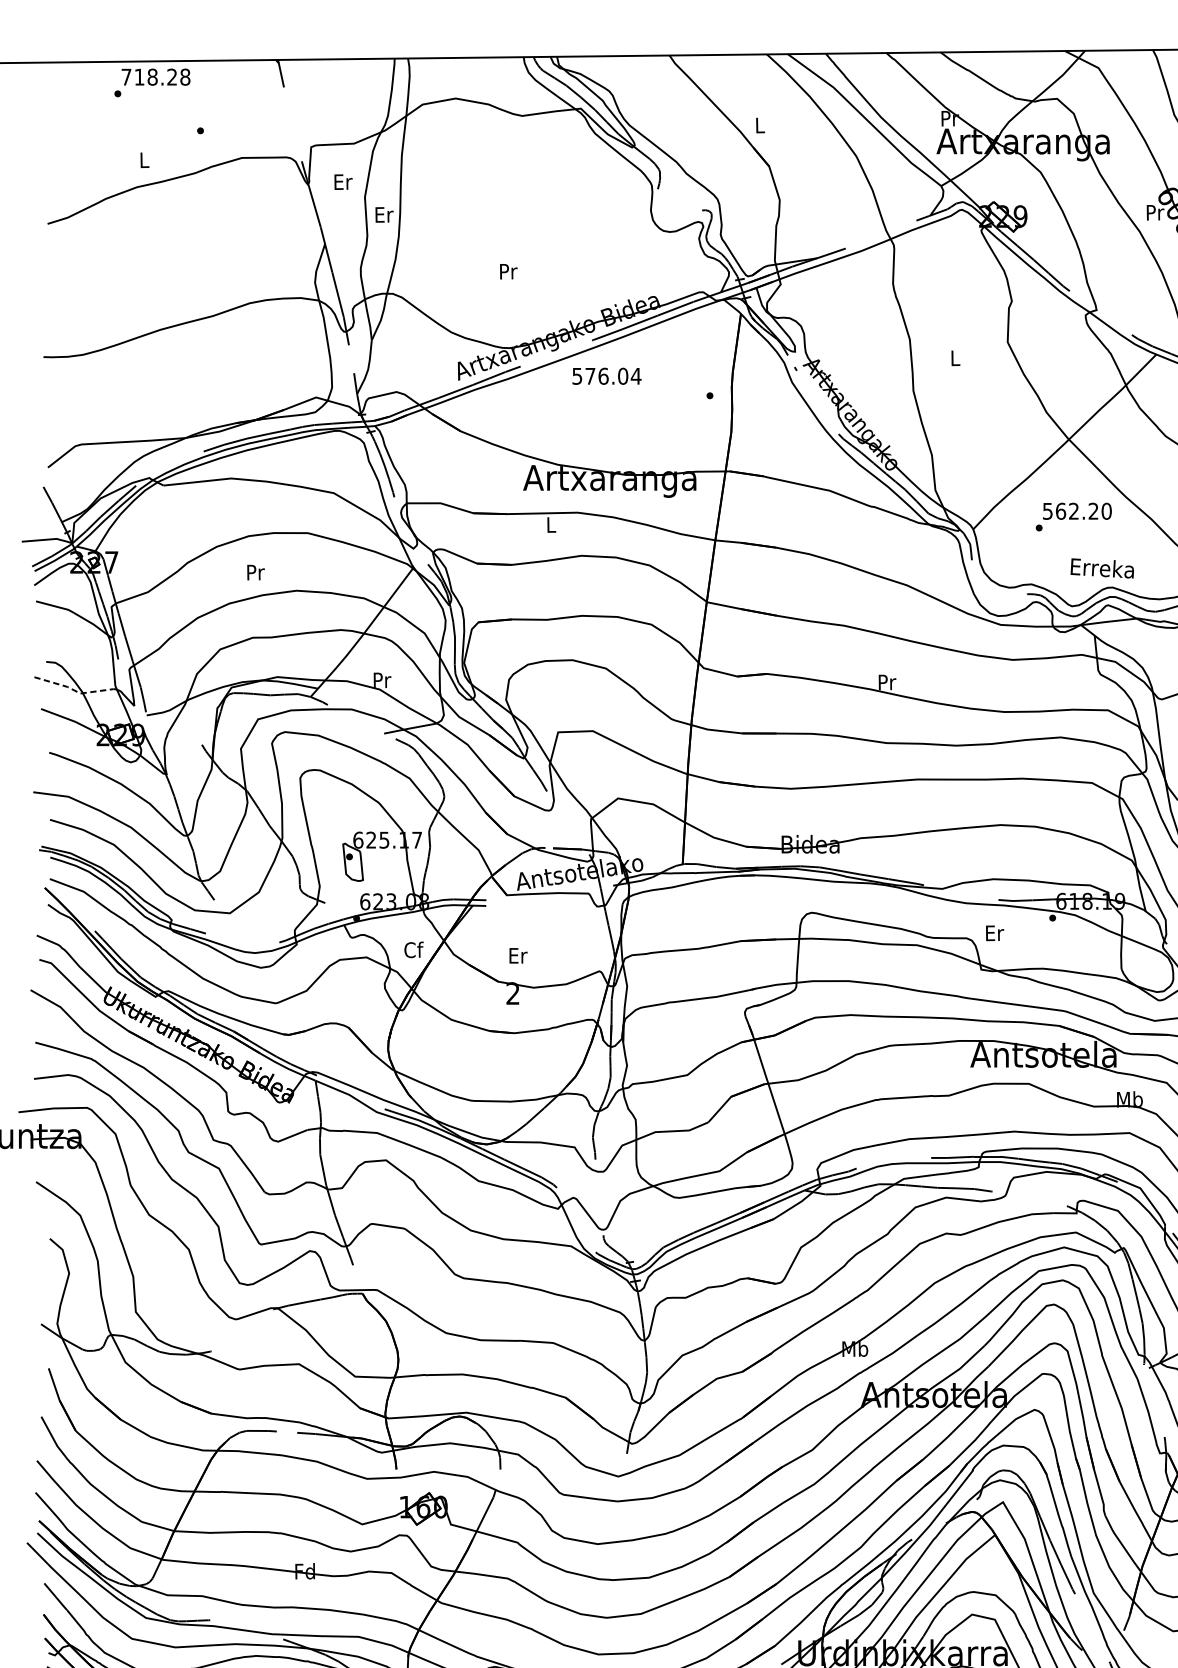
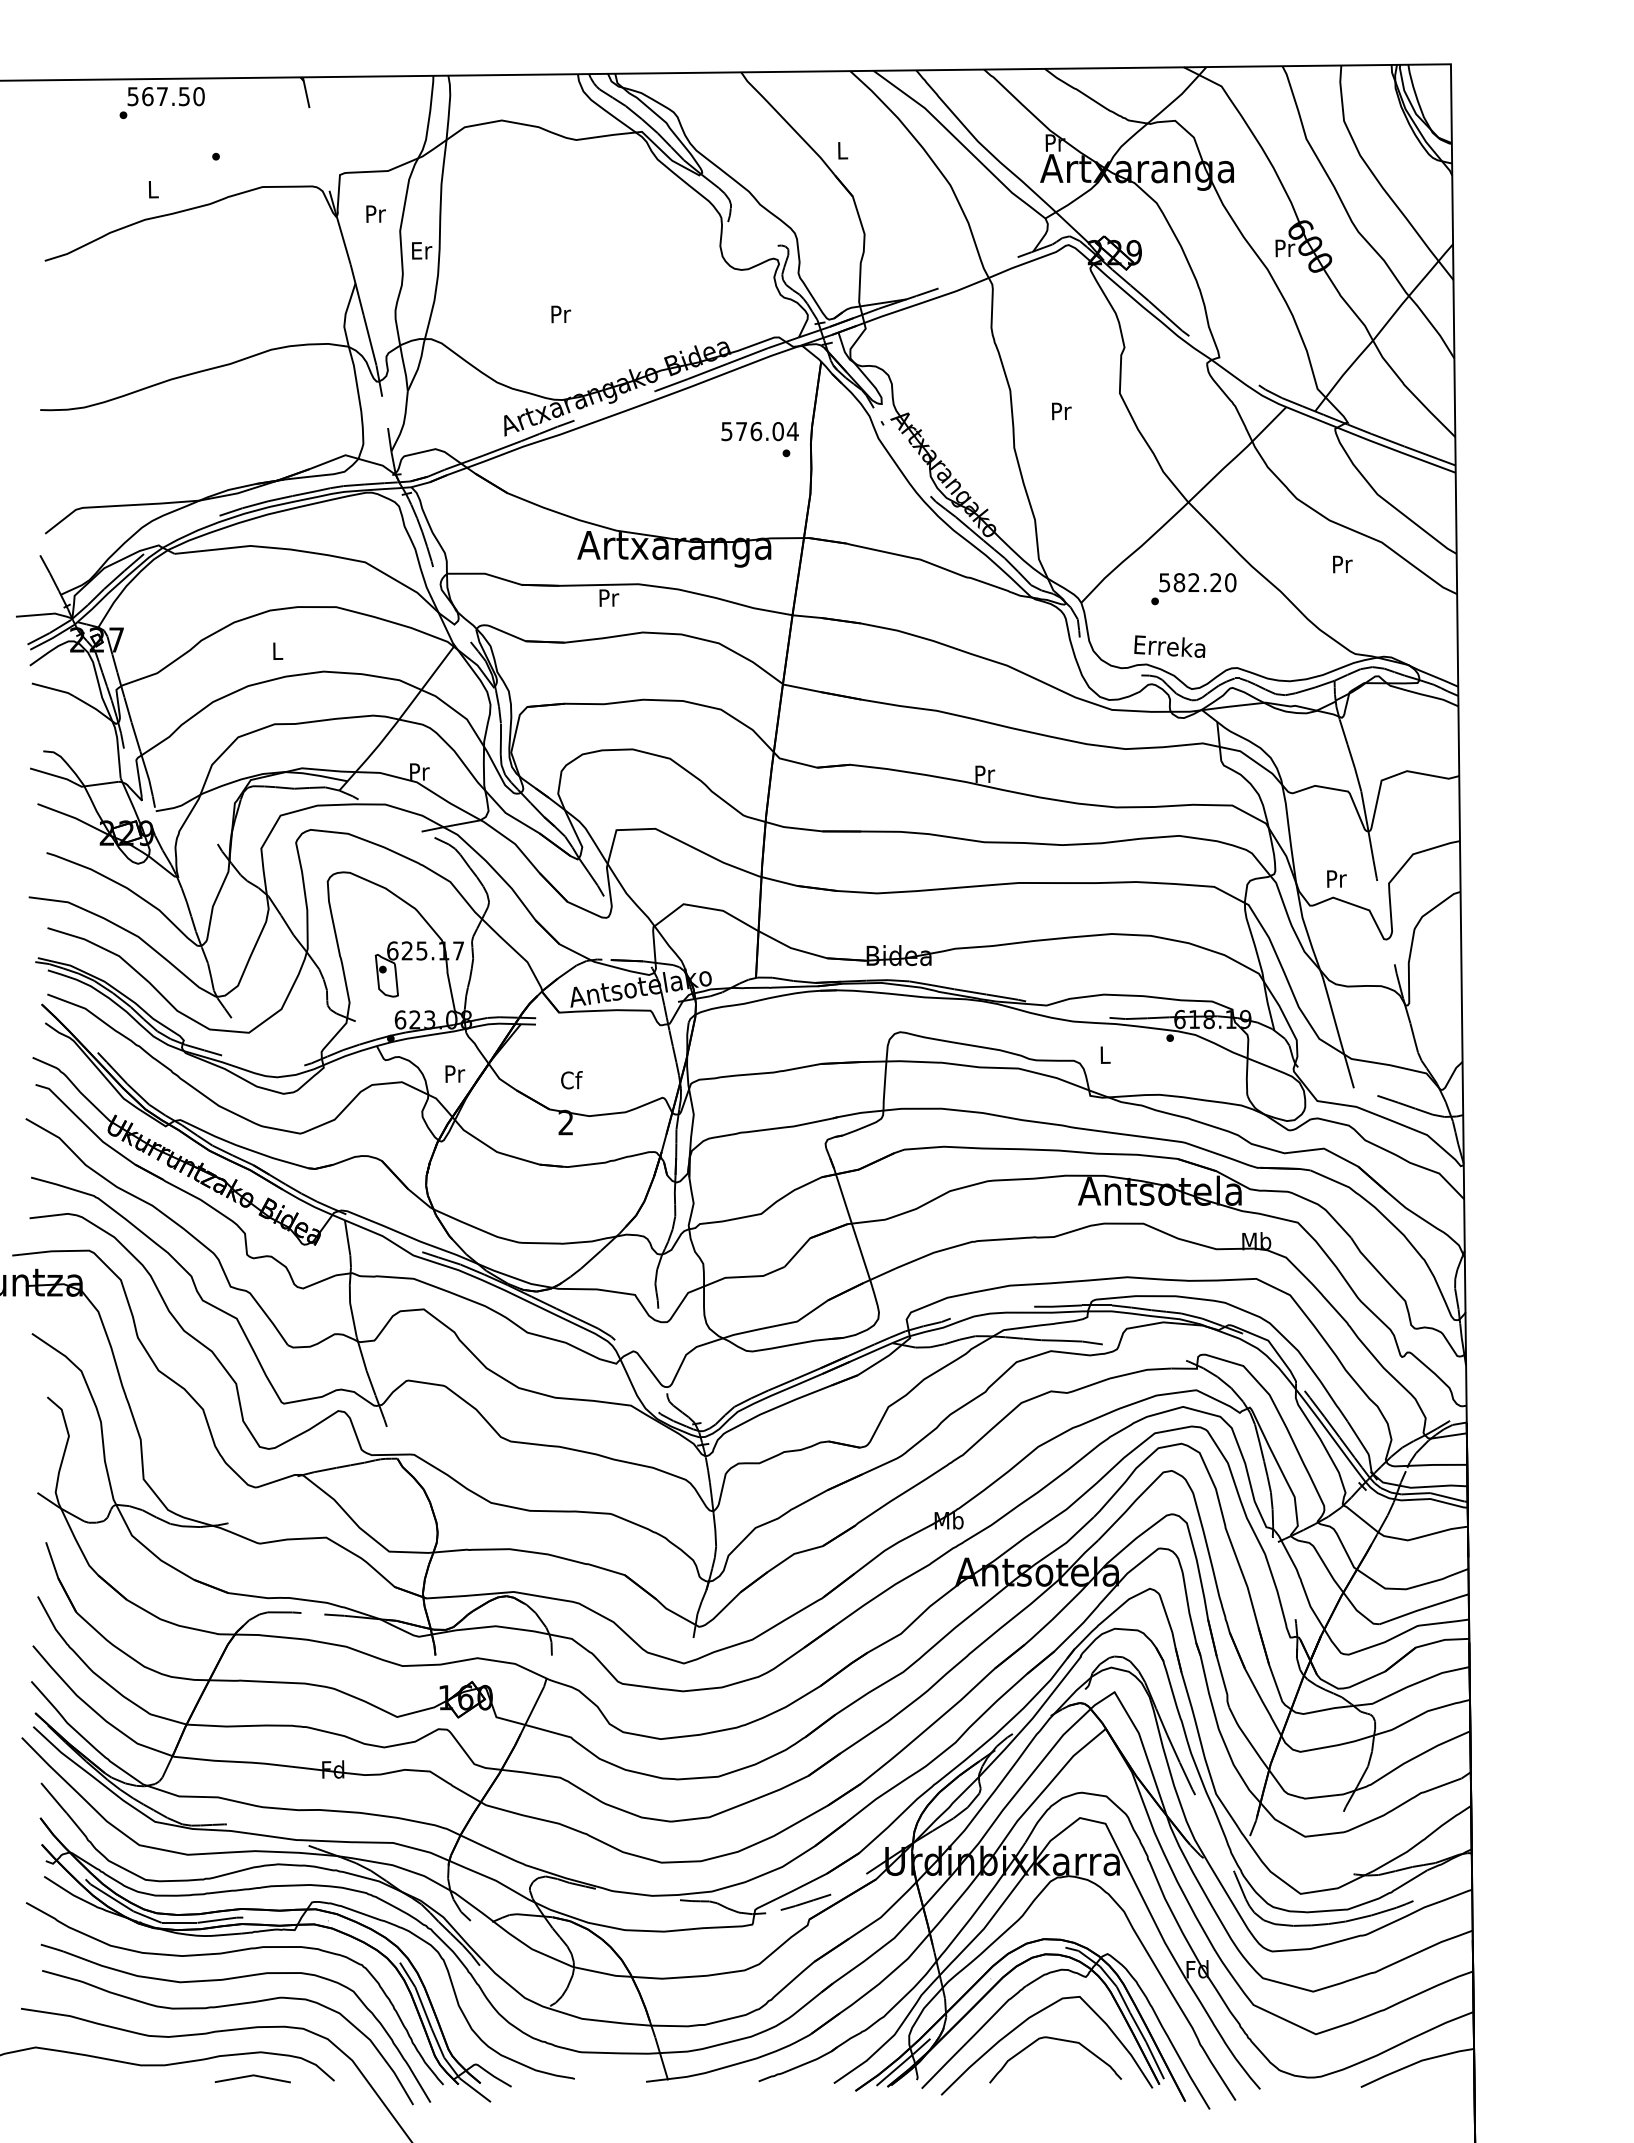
text: (155, 77) -> (165, 96), 718.28 -> 567.50
text: (343, 181) -> (376, 213), Er -> Pr
text: (955, 358) -> (1061, 411), L -> Pr
text: (606, 376) -> (759, 431), moved
text: (1060, 511) -> (1179, 582), 562.20 -> 582.20
text: (551, 524) -> (609, 597), L -> Pr
text: (1102, 568) -> (1169, 646), moved
text: (255, 571) -> (277, 650), Pr -> L
line: (74, 689) -> (74, 782), dashed -> solid
text: (994, 932) -> (1105, 1054), Er -> L
text: (413, 949) -> (454, 1073), Cf -> Pr
text: (517, 955) -> (571, 1080), Er -> Cf

